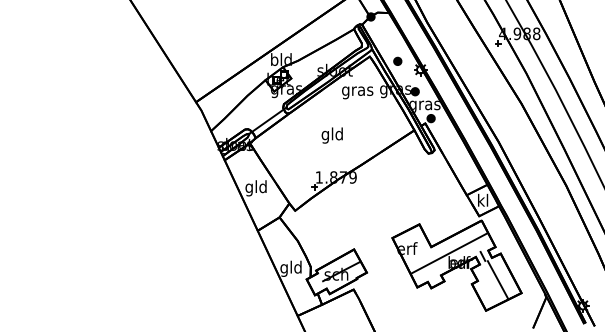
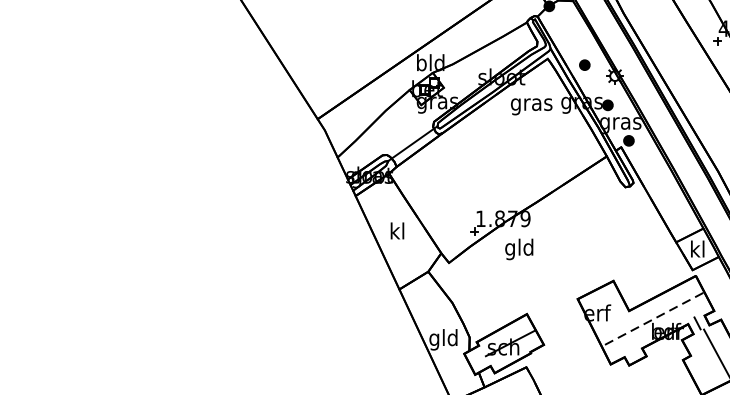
text: (331, 135) -> (518, 249), moved
text: (255, 188) -> (396, 233), gld -> kl
line: (448, 253) -> (651, 319), solid -> dashed

